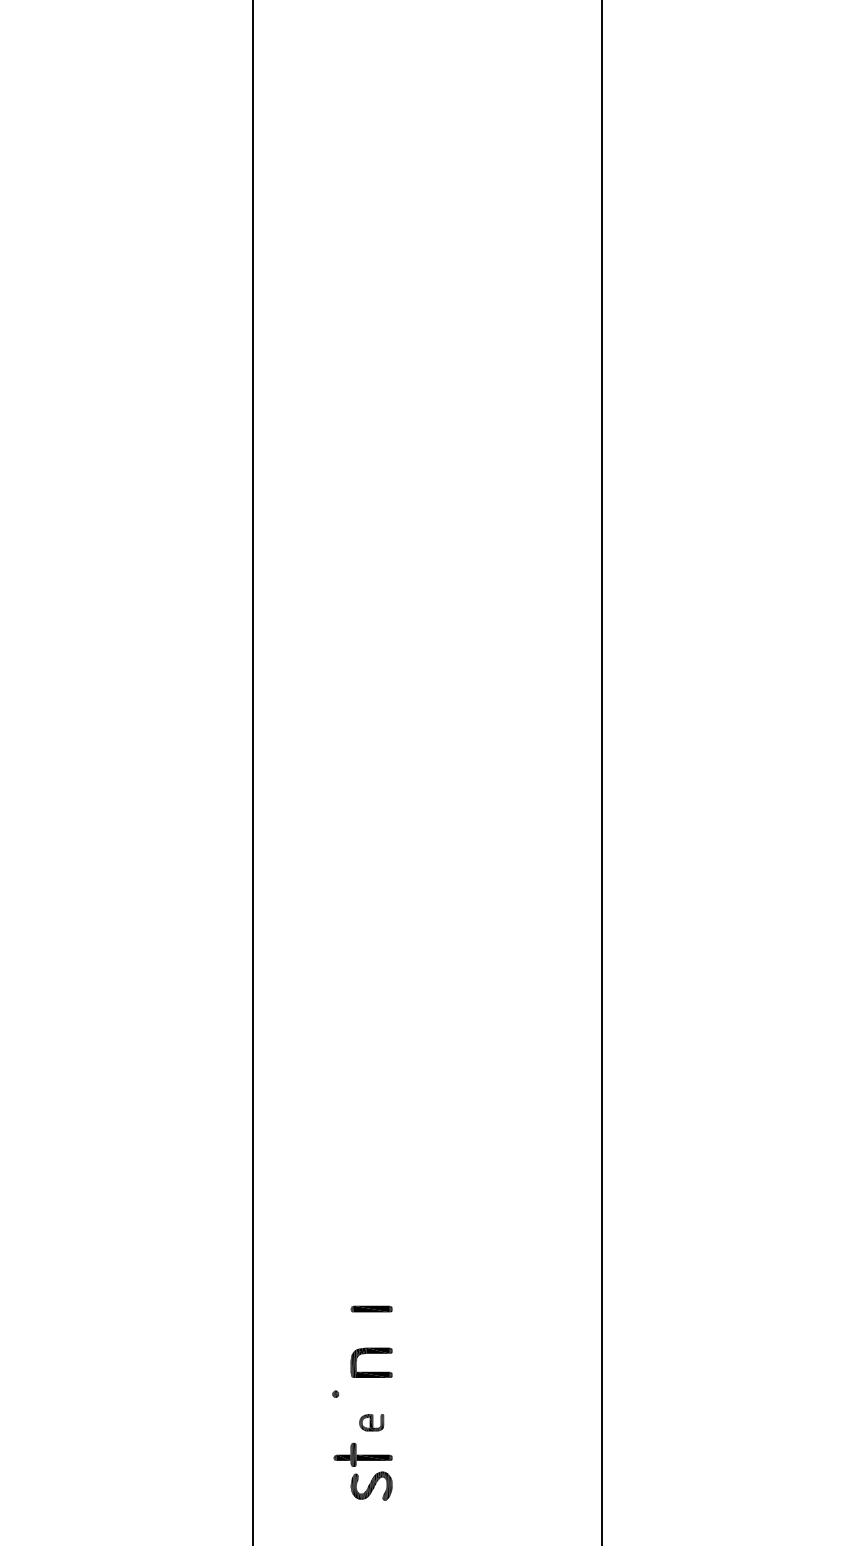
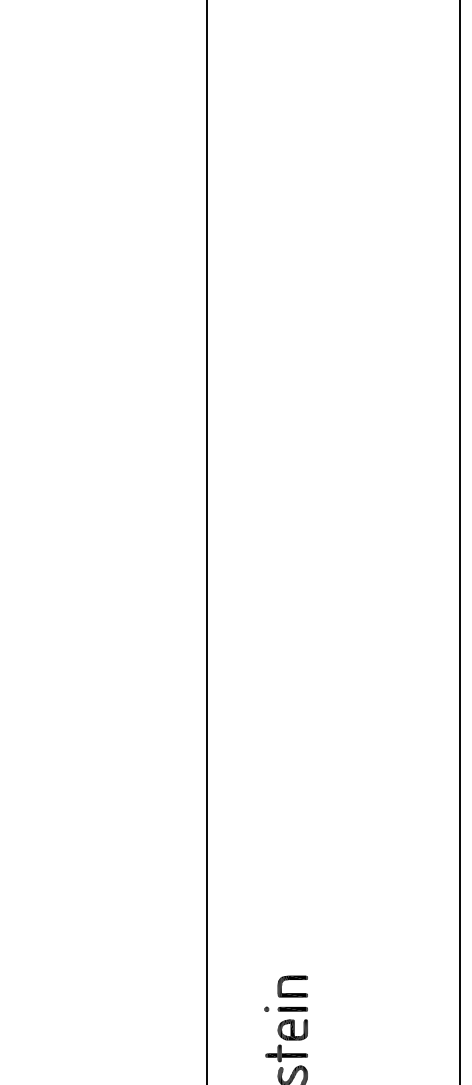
part: (371, 1308) -> (292, 1008), moved
part: (371, 1422) -> (292, 1029), size x1.67

